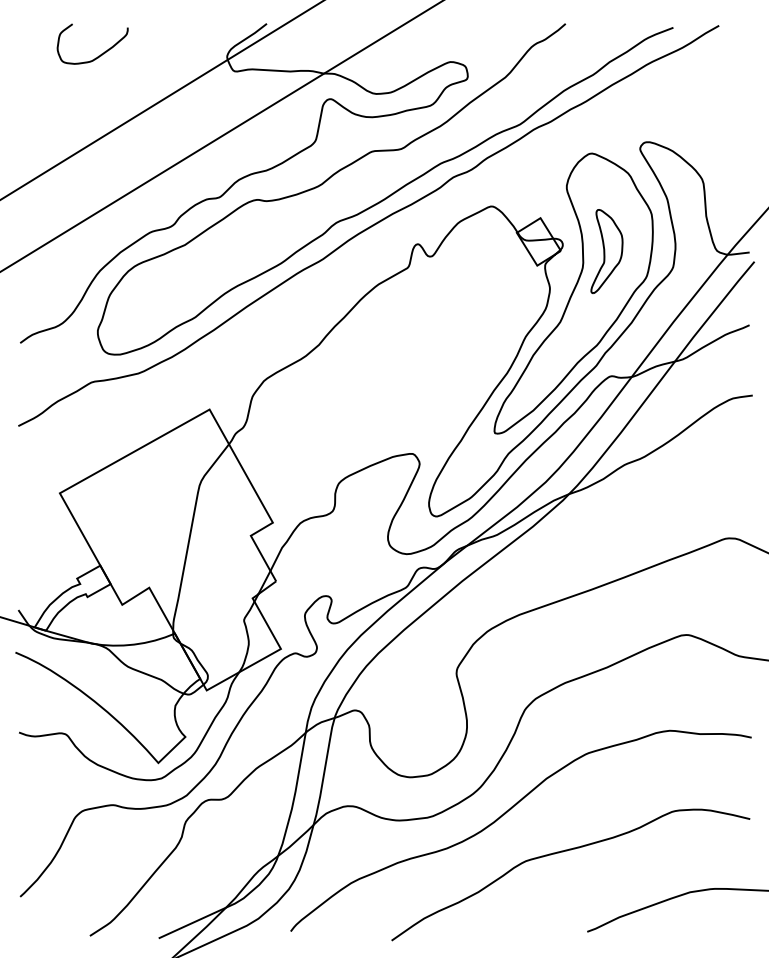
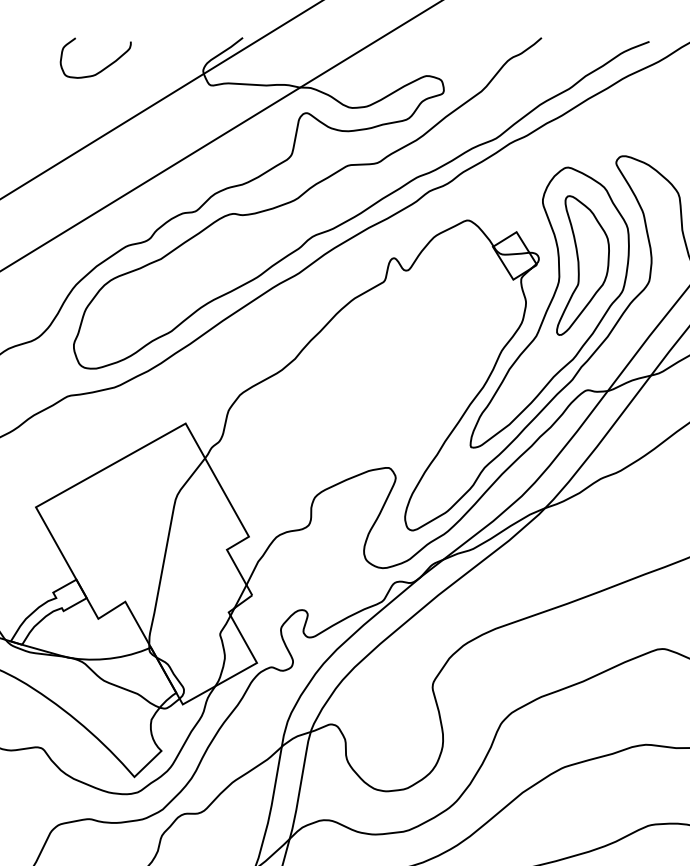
curve: (98, 55) -> (101, 69), moved
part: (606, 251) -> (582, 265), size x1.67

